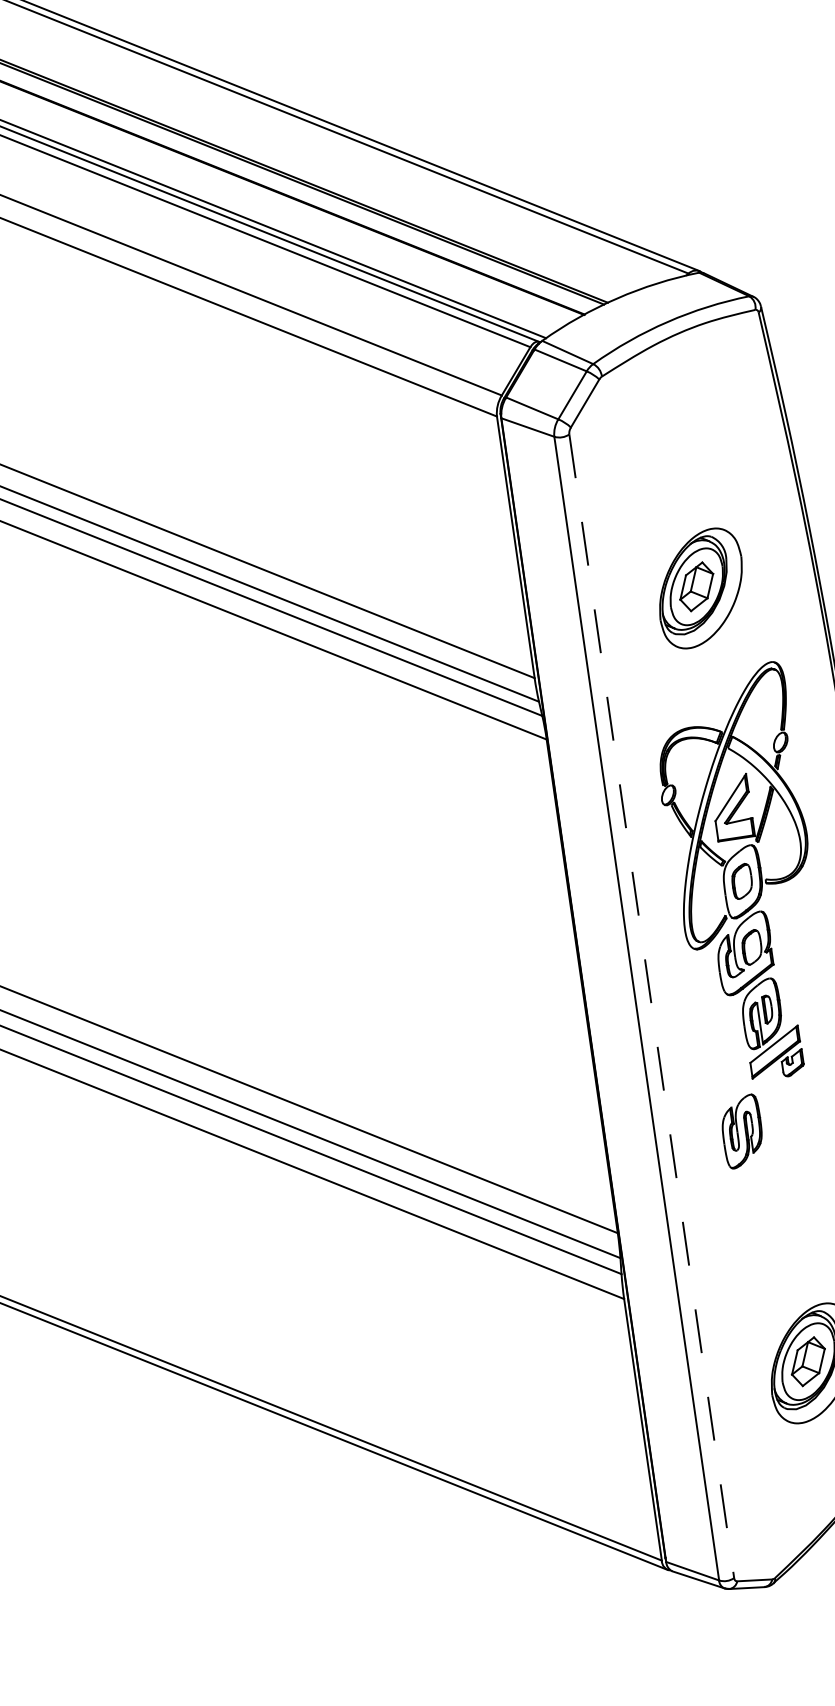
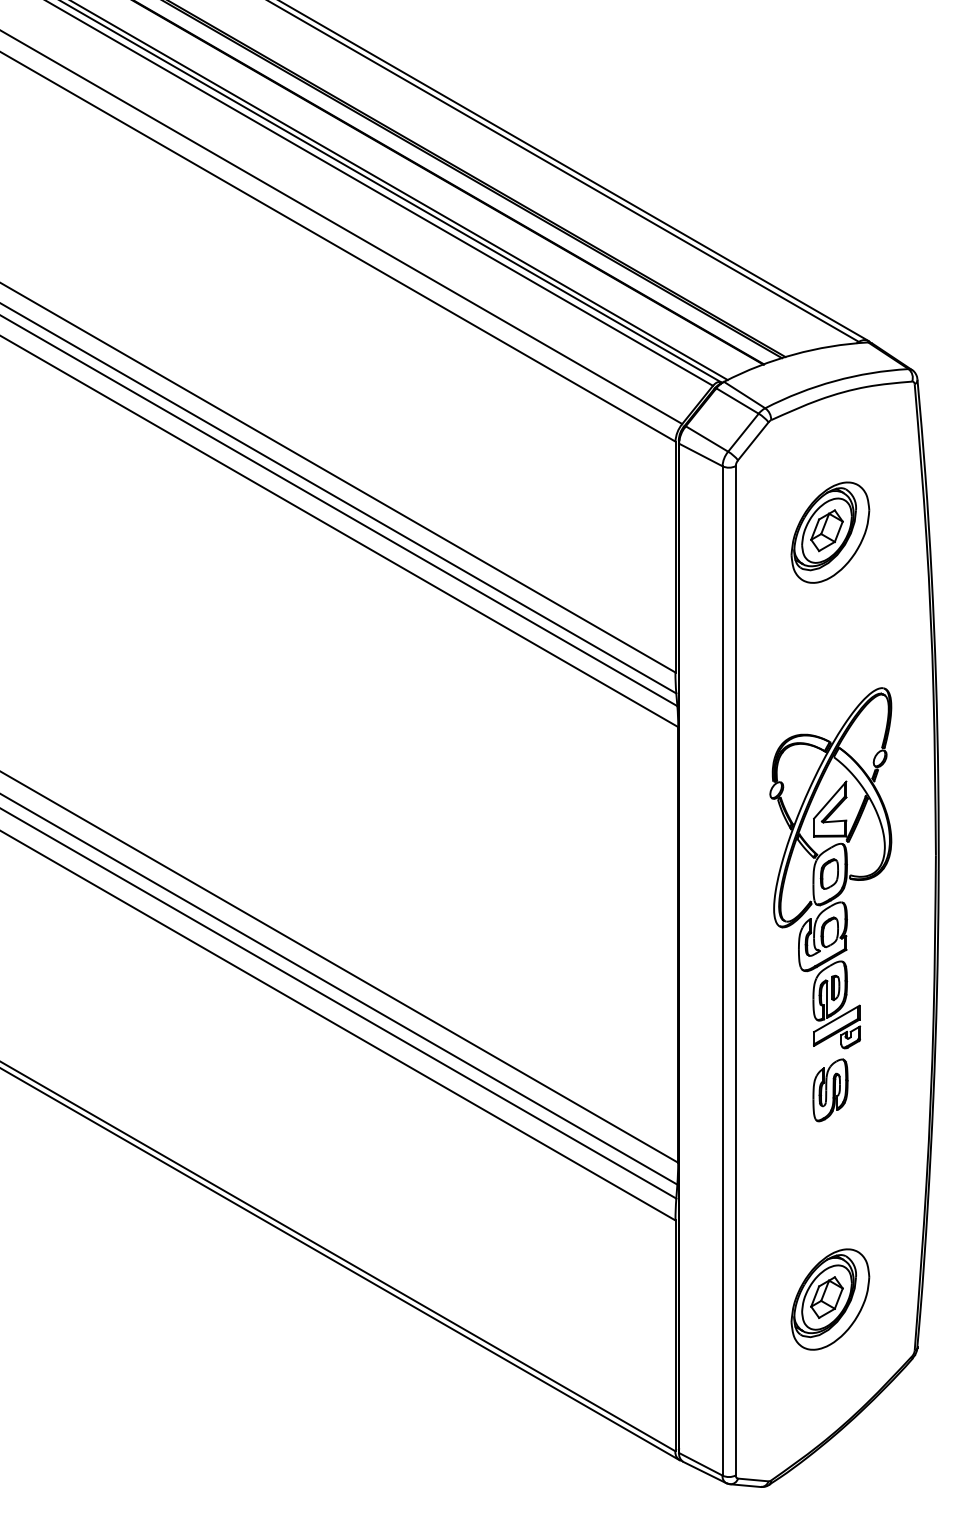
part: (701, 588) -> (830, 532), moved
line: (651, 1006) -> (735, 970), dashed -> solid
part: (742, 1131) -> (830, 1090), moved

